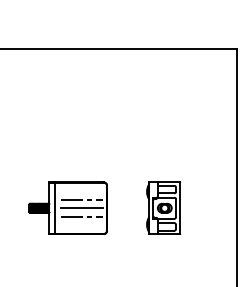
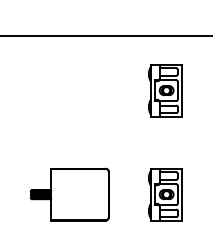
part: (163, 103) -> (165, 89), added
line: (81, 199) -> (83, 185), removed
line: (55, 208) -> (57, 194), removed
line: (81, 208) -> (83, 194), removed
line: (81, 216) -> (83, 202), removed

